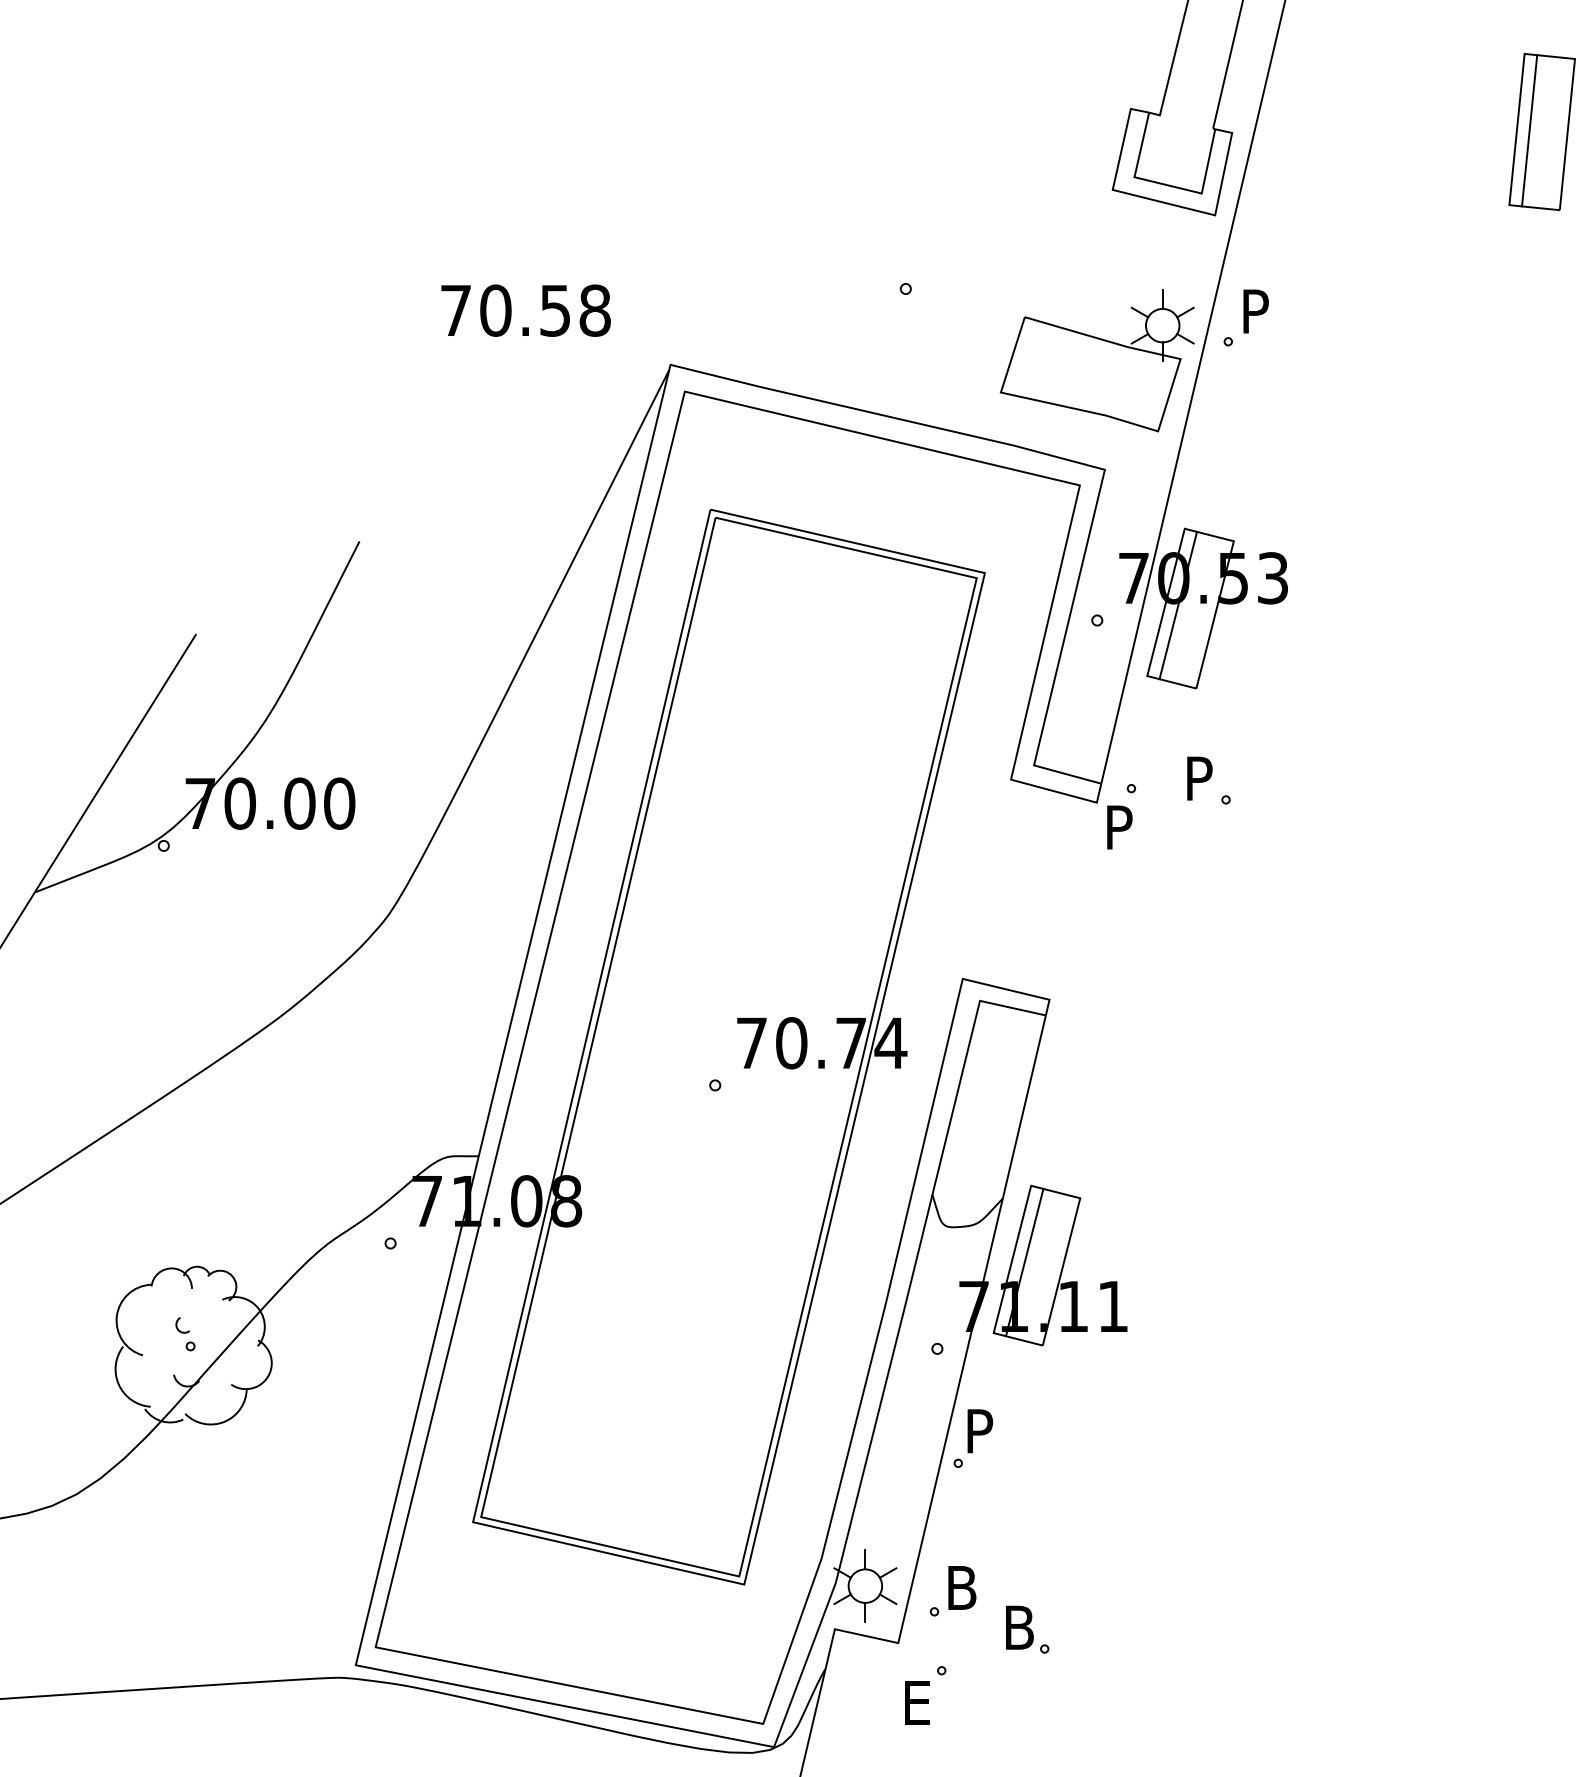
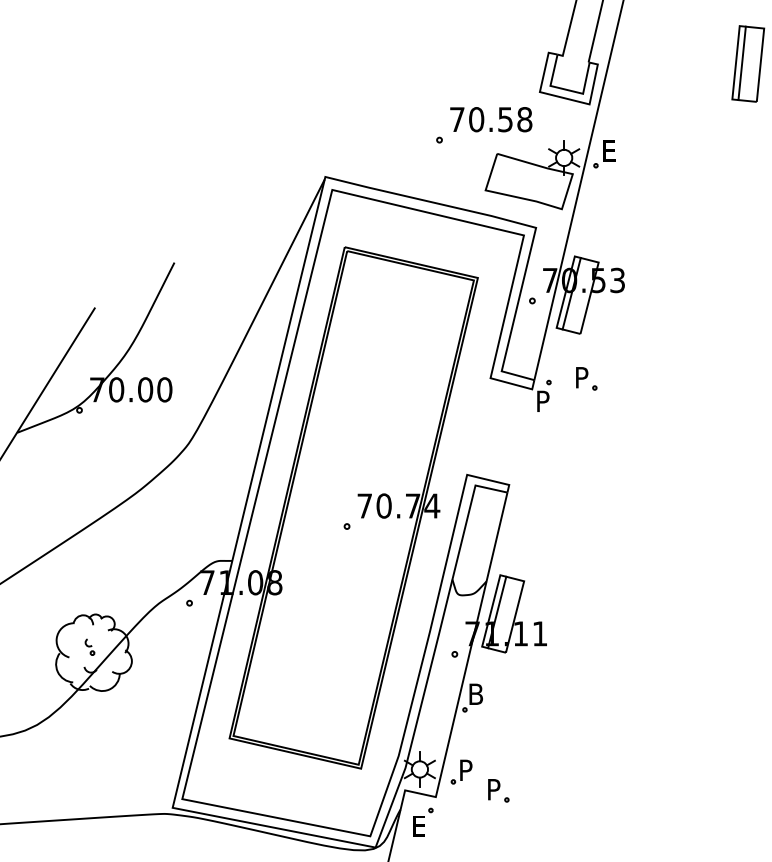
text: (526, 310) -> (491, 119), moved
text: (1256, 310) -> (609, 150), P -> E
text: (984, 1429) -> (477, 693), P -> B
text: (963, 1586) -> (467, 769), B -> P
text: (1021, 1627) -> (495, 789), B -> P
part: (926, 1693) -> (423, 821), moved

